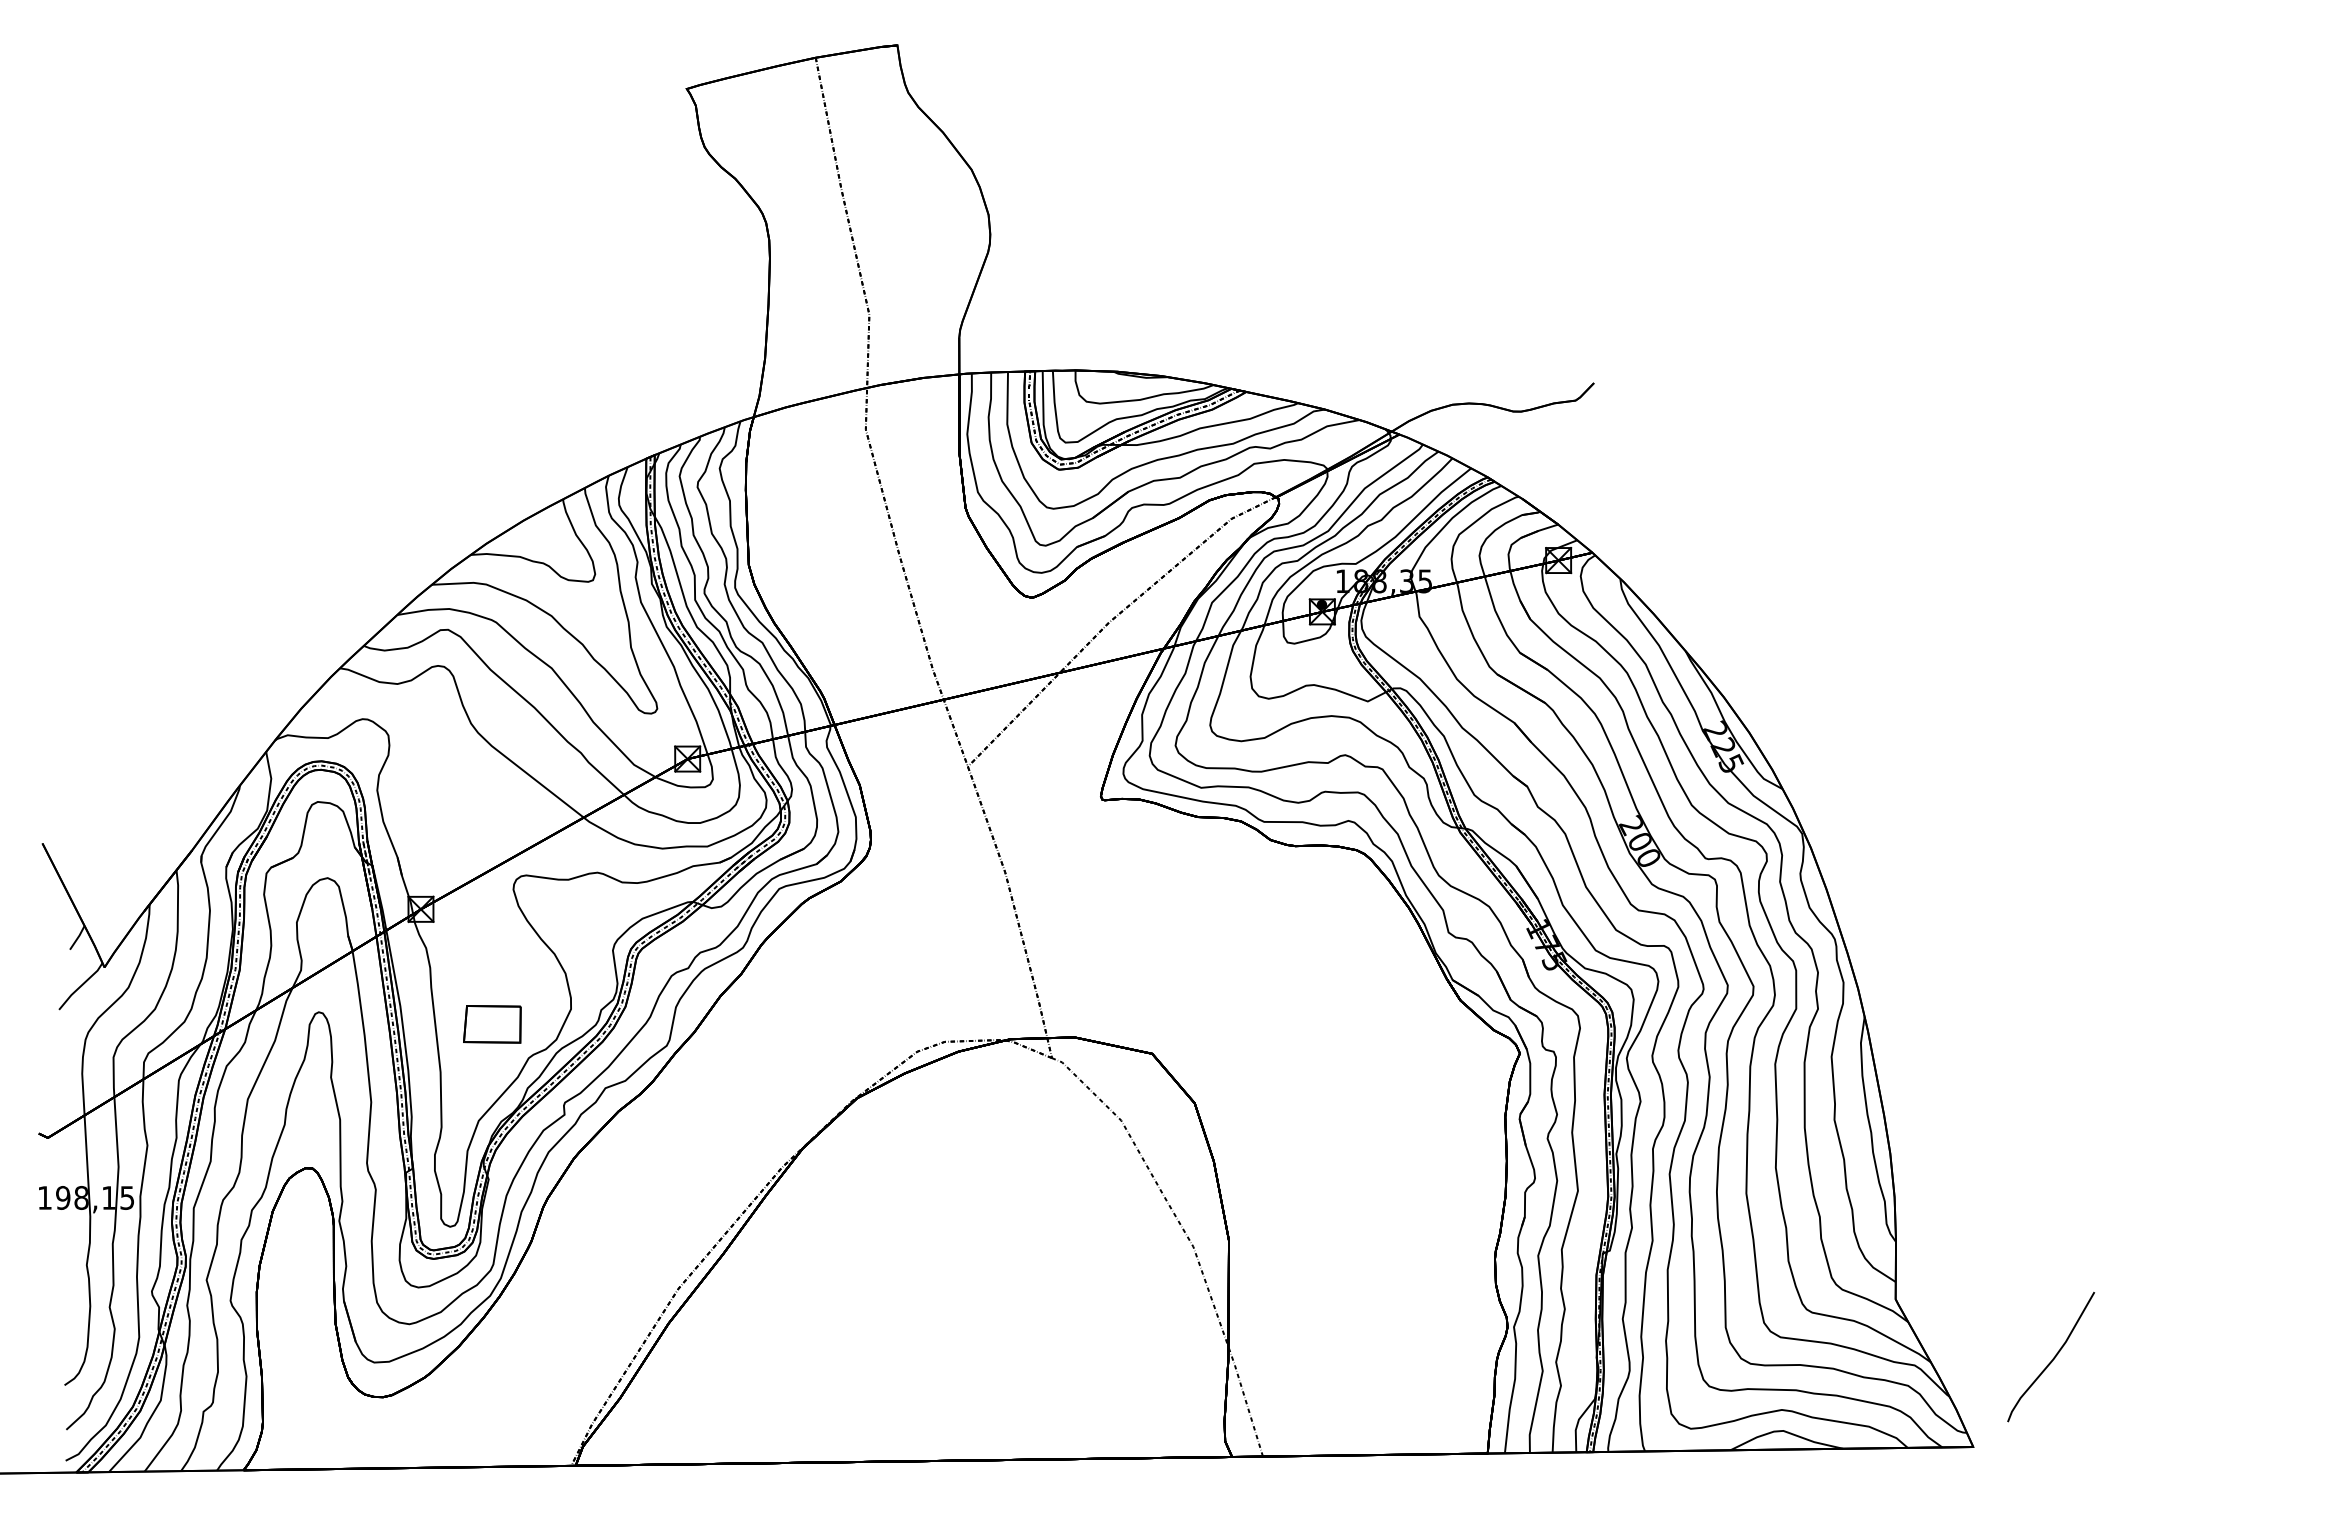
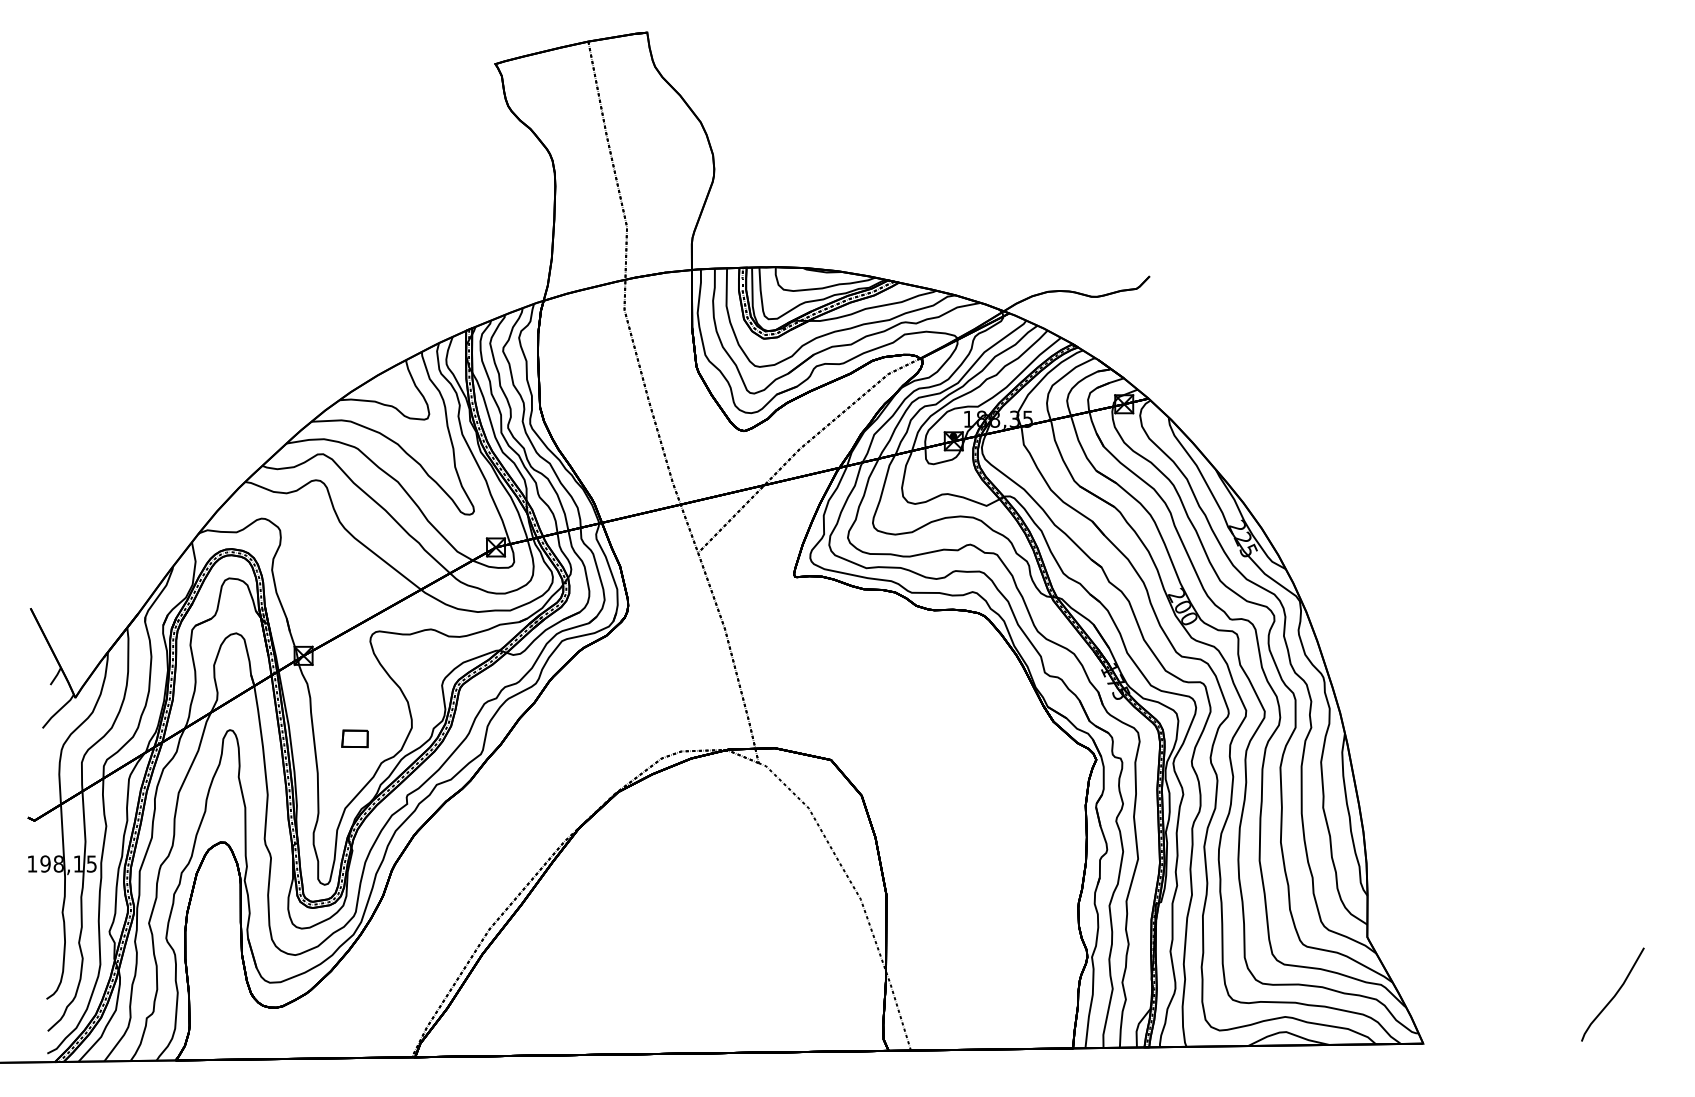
part: (491, 1024) -> (354, 738), size x0.62
curve: (2053, 1357) -> (1614, 994), moved

